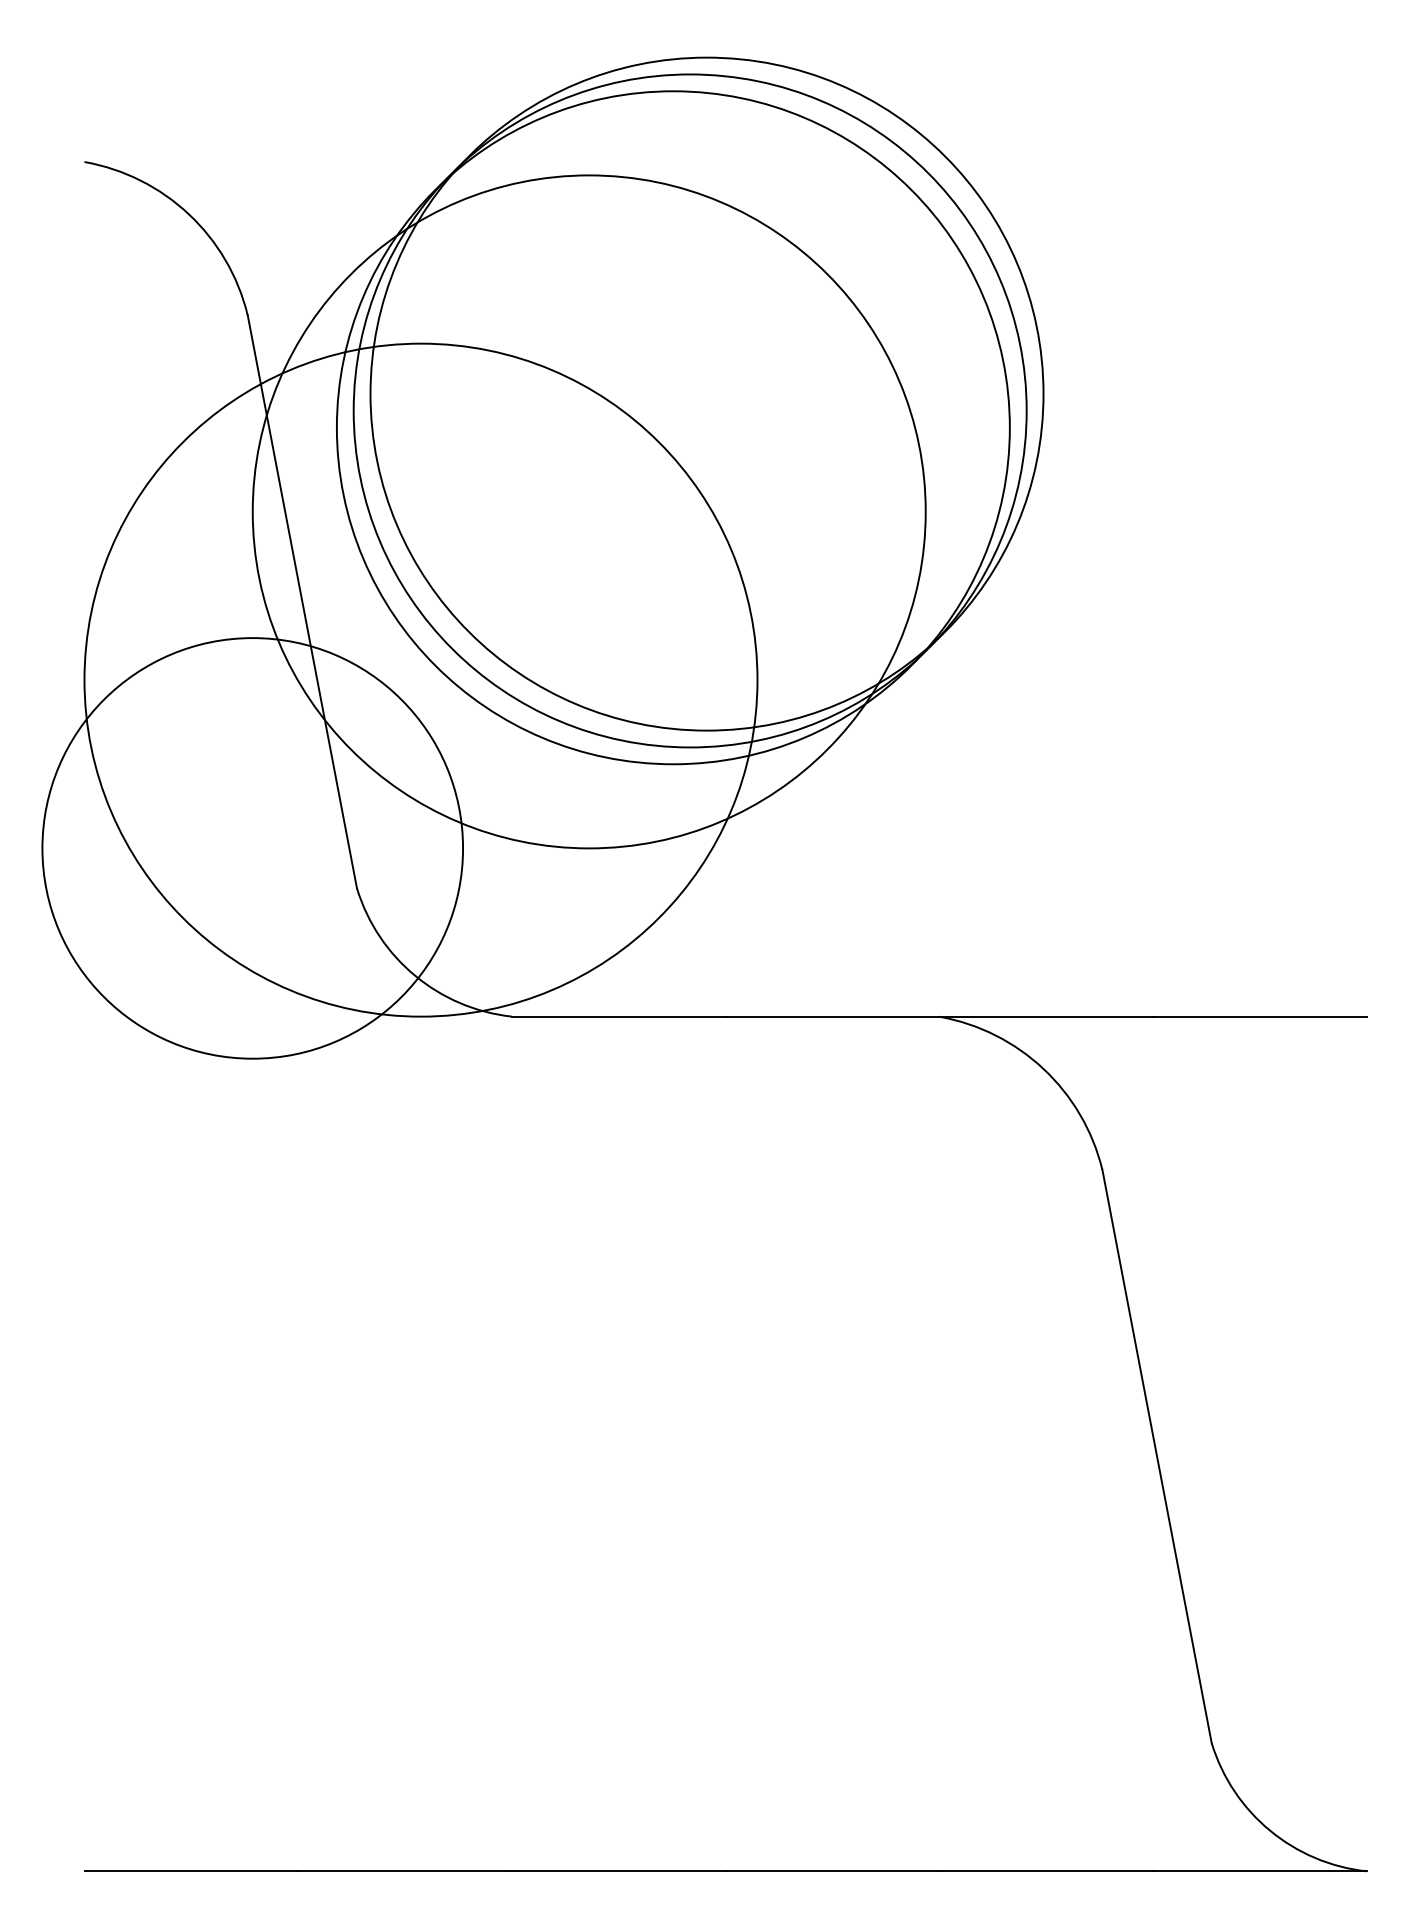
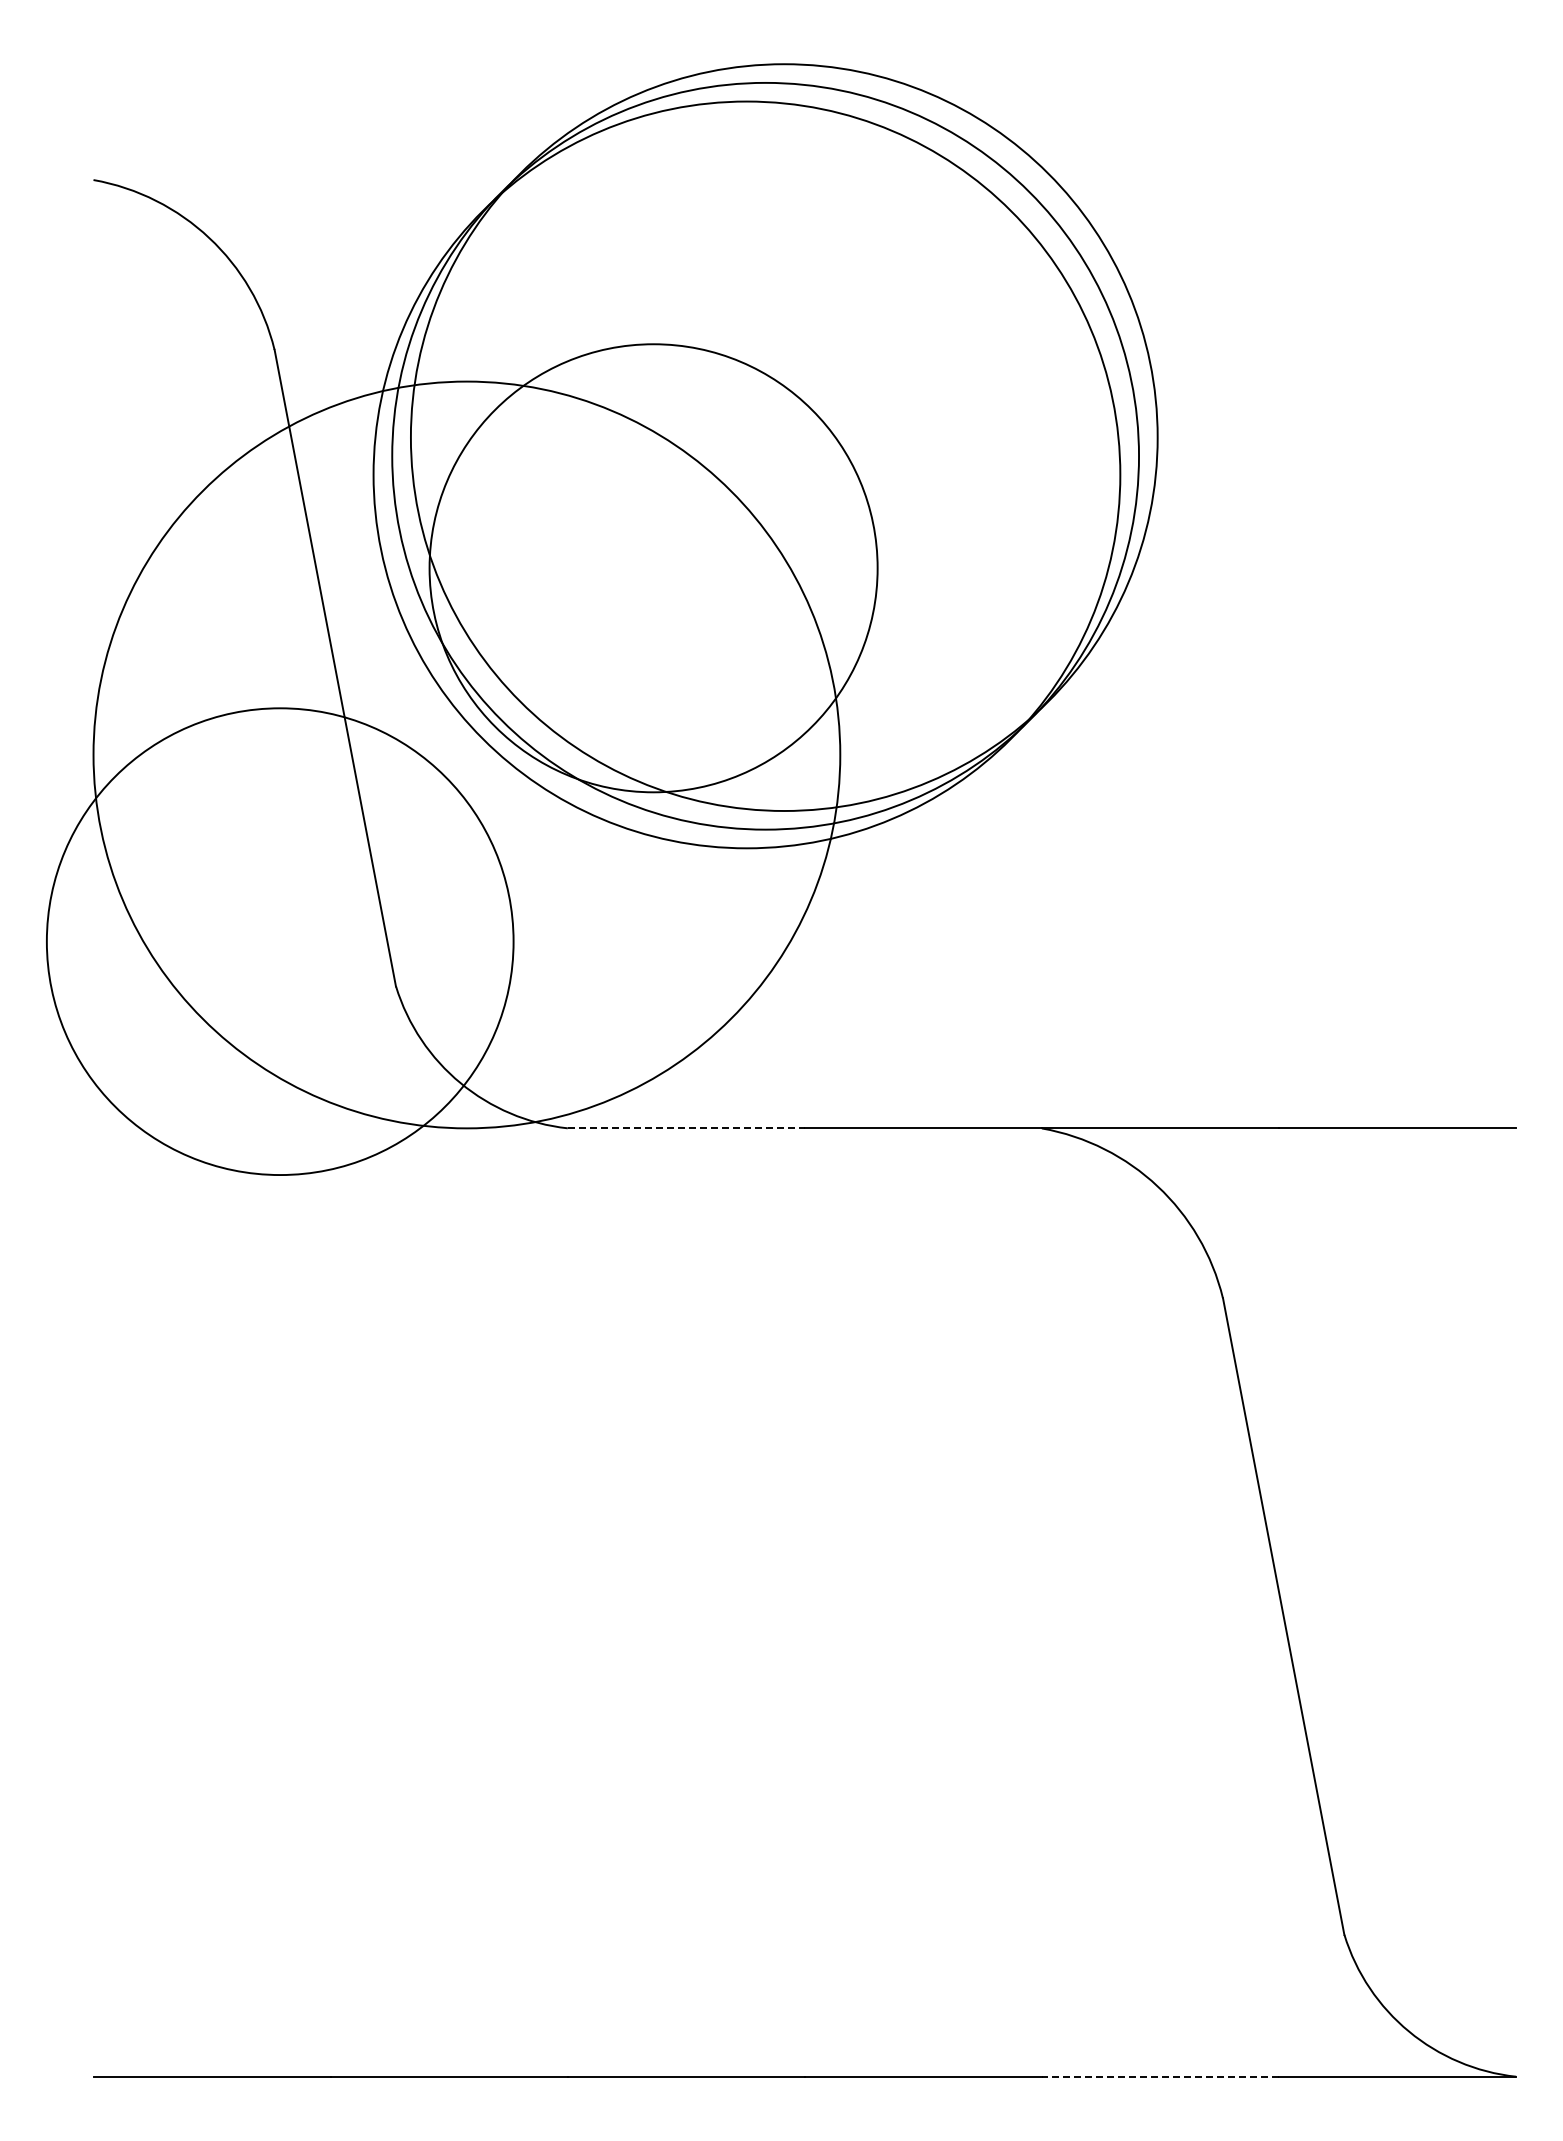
circle: (589, 511) -> (653, 567), size x0.6
line: (618, 1016) -> (686, 1128), solid -> dashed
line: (1046, 1871) -> (1160, 2076), solid -> dashed

